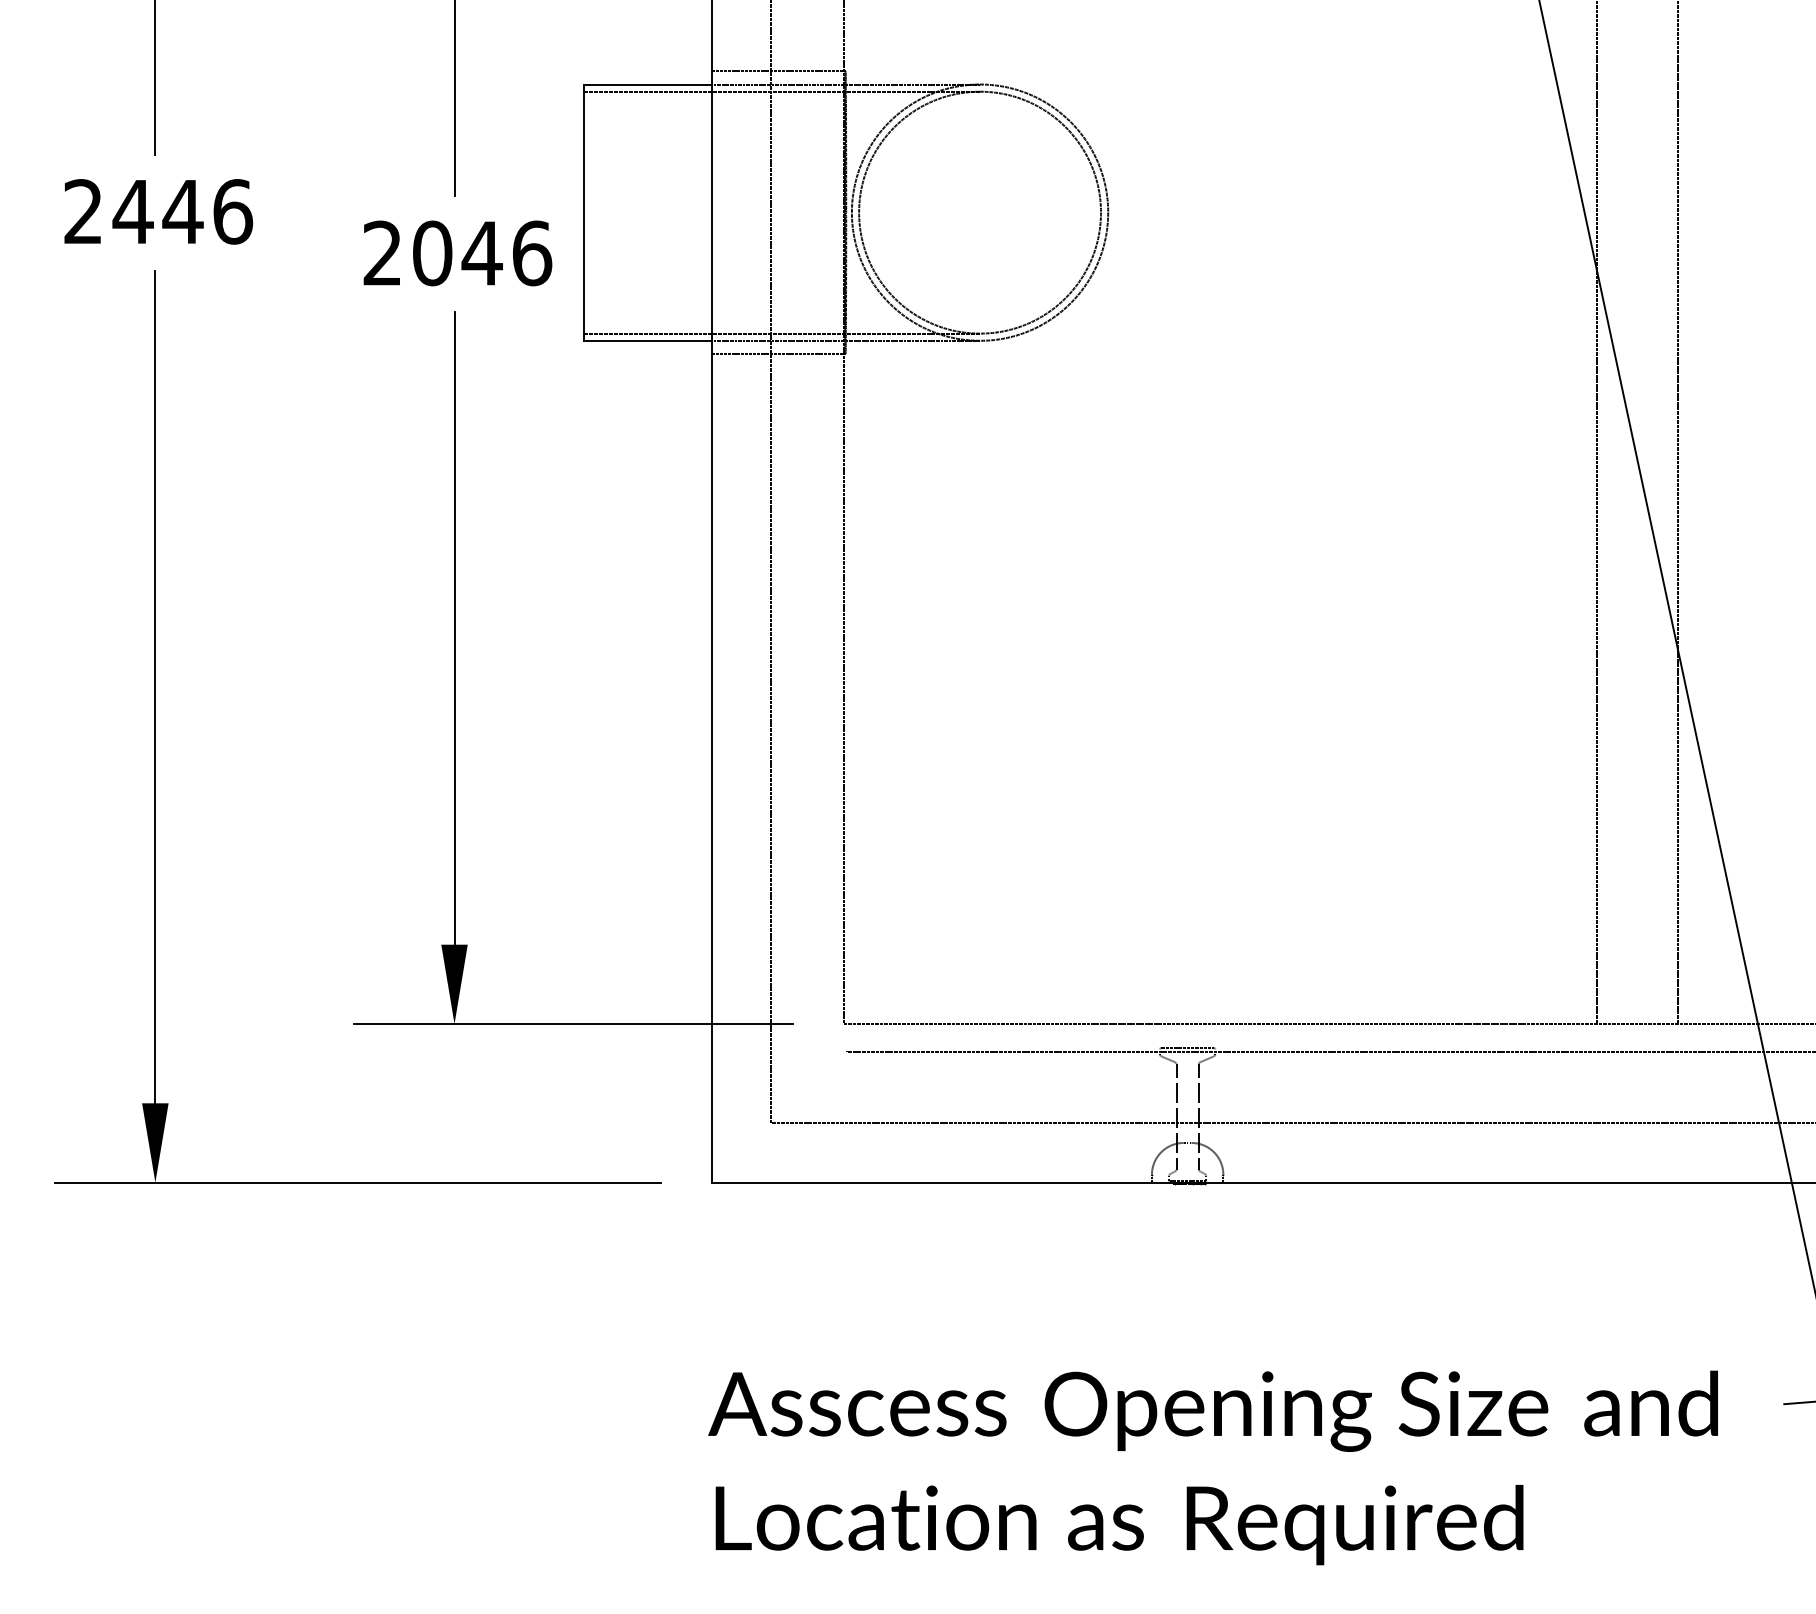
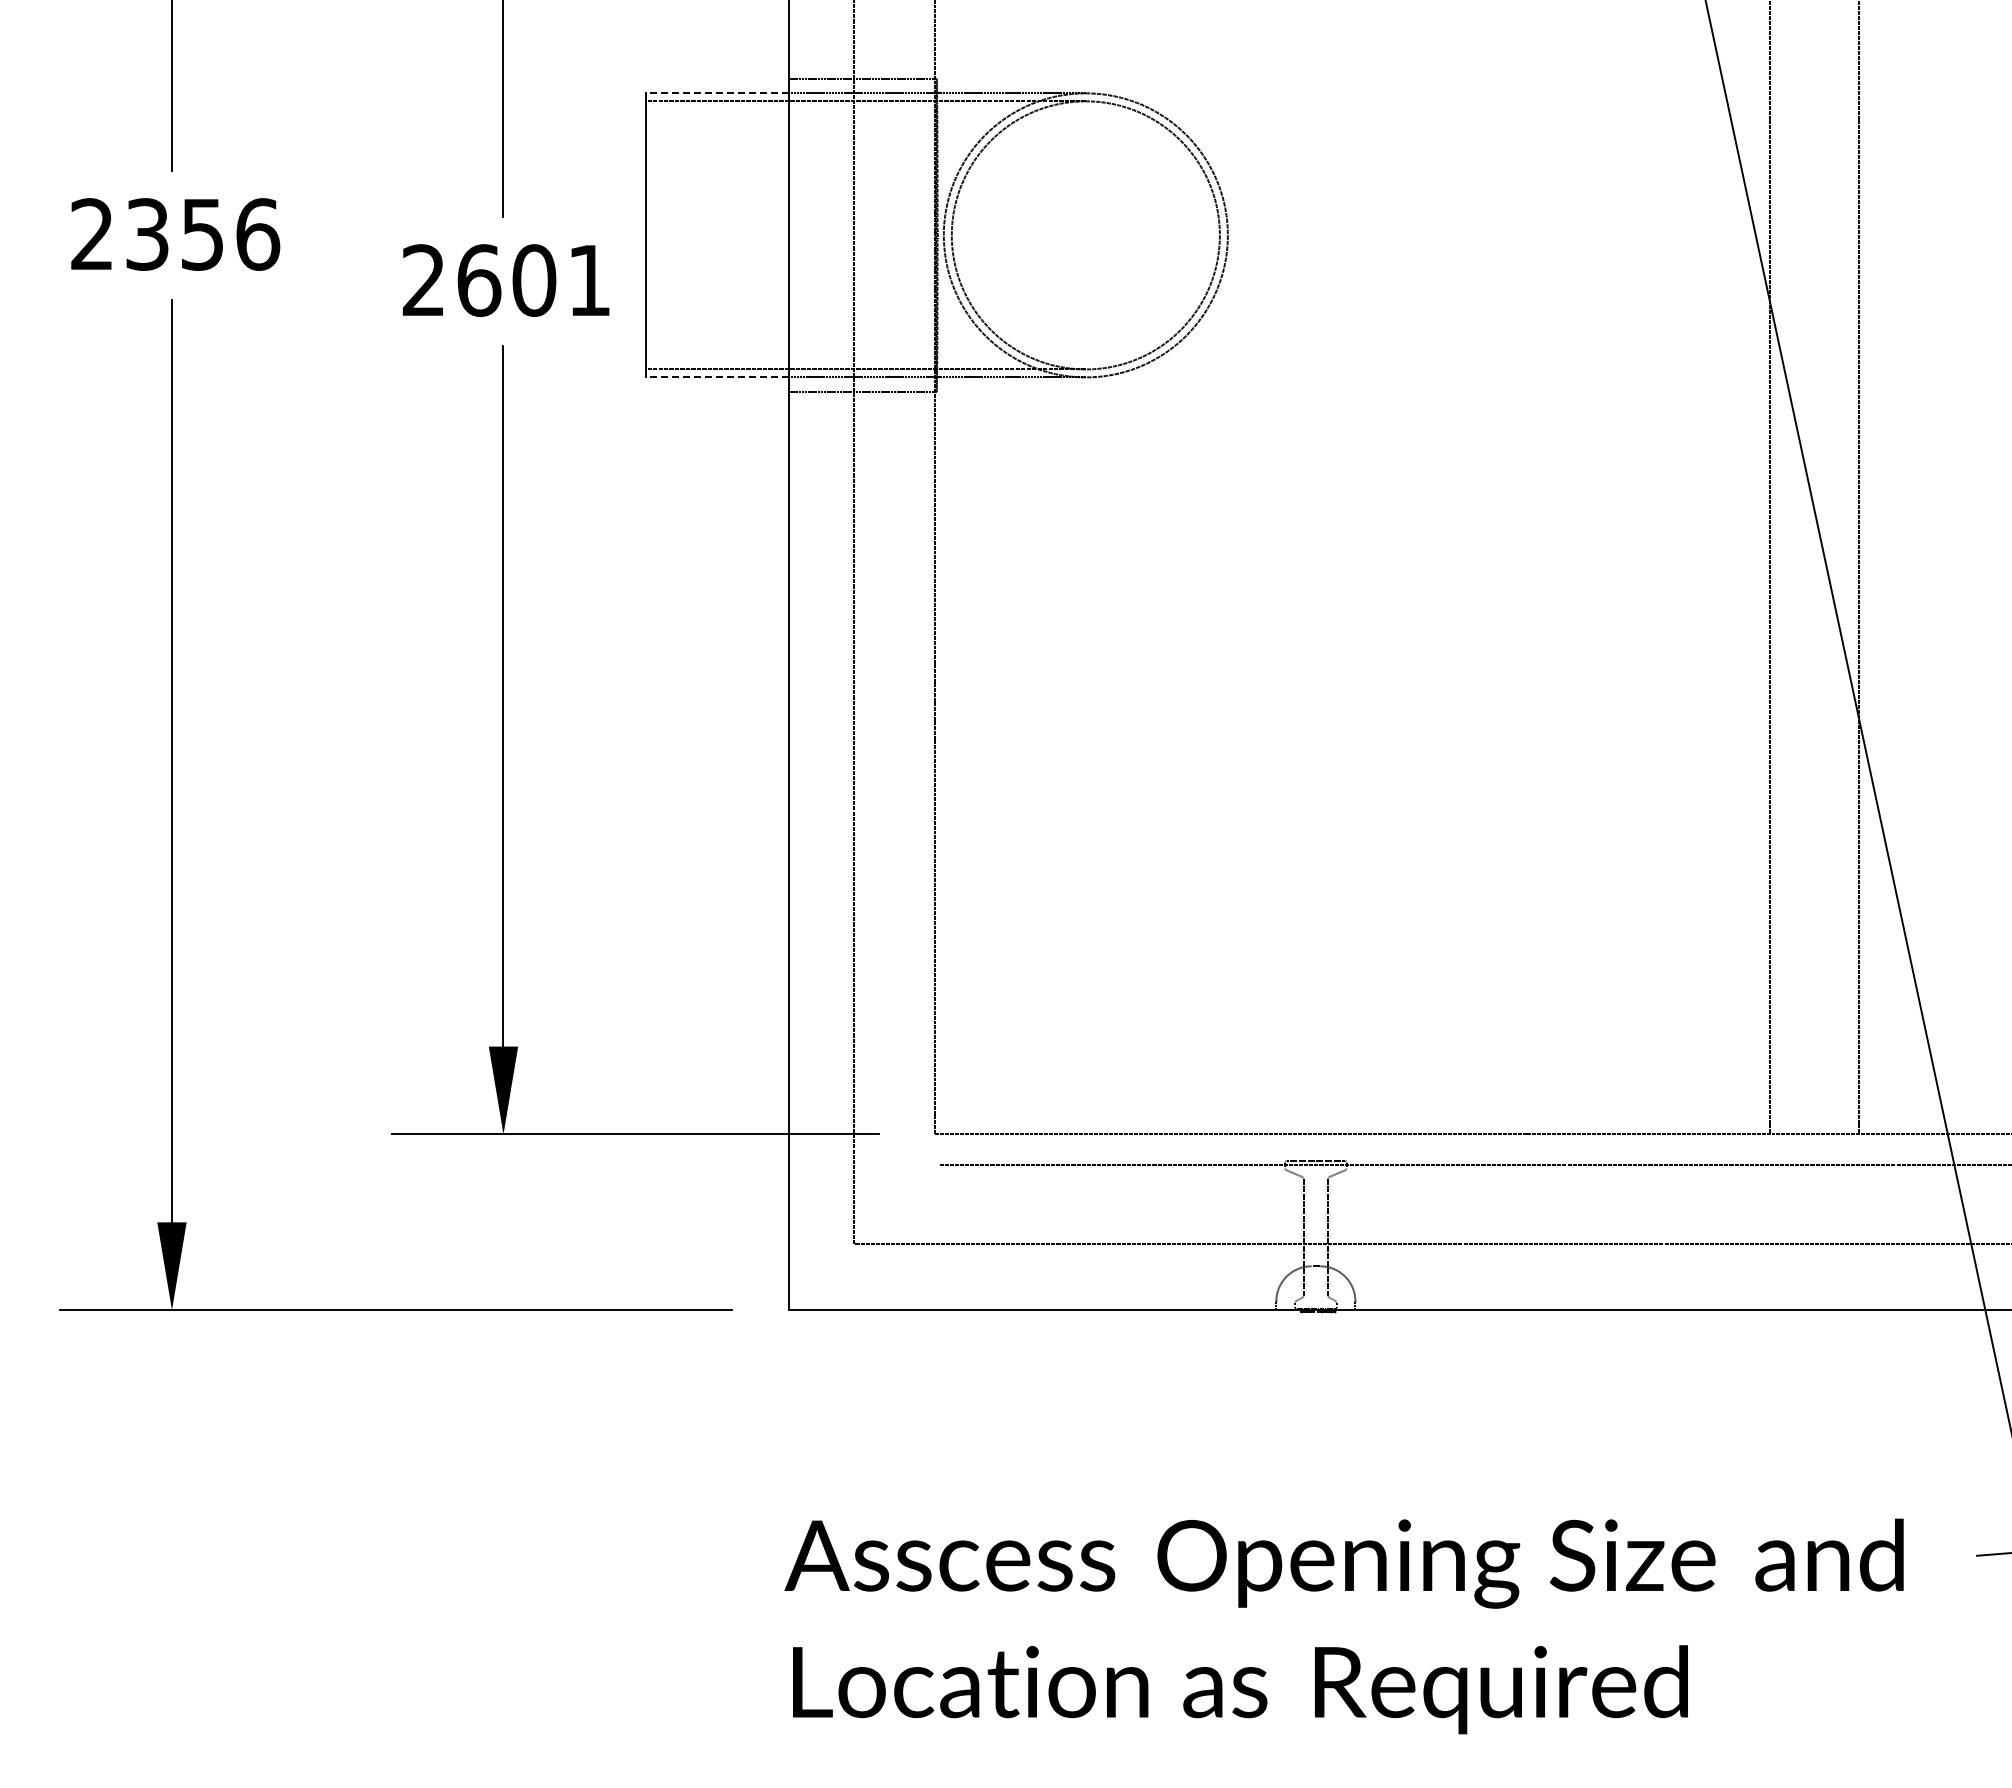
line: (646, 84) -> (716, 93), solid -> dashed
text: (157, 211) -> (174, 234), 2446 -> 2356
text: (482, 253) -> (534, 280), 2046 -> 2601
line: (646, 340) -> (716, 377), solid -> dashed

